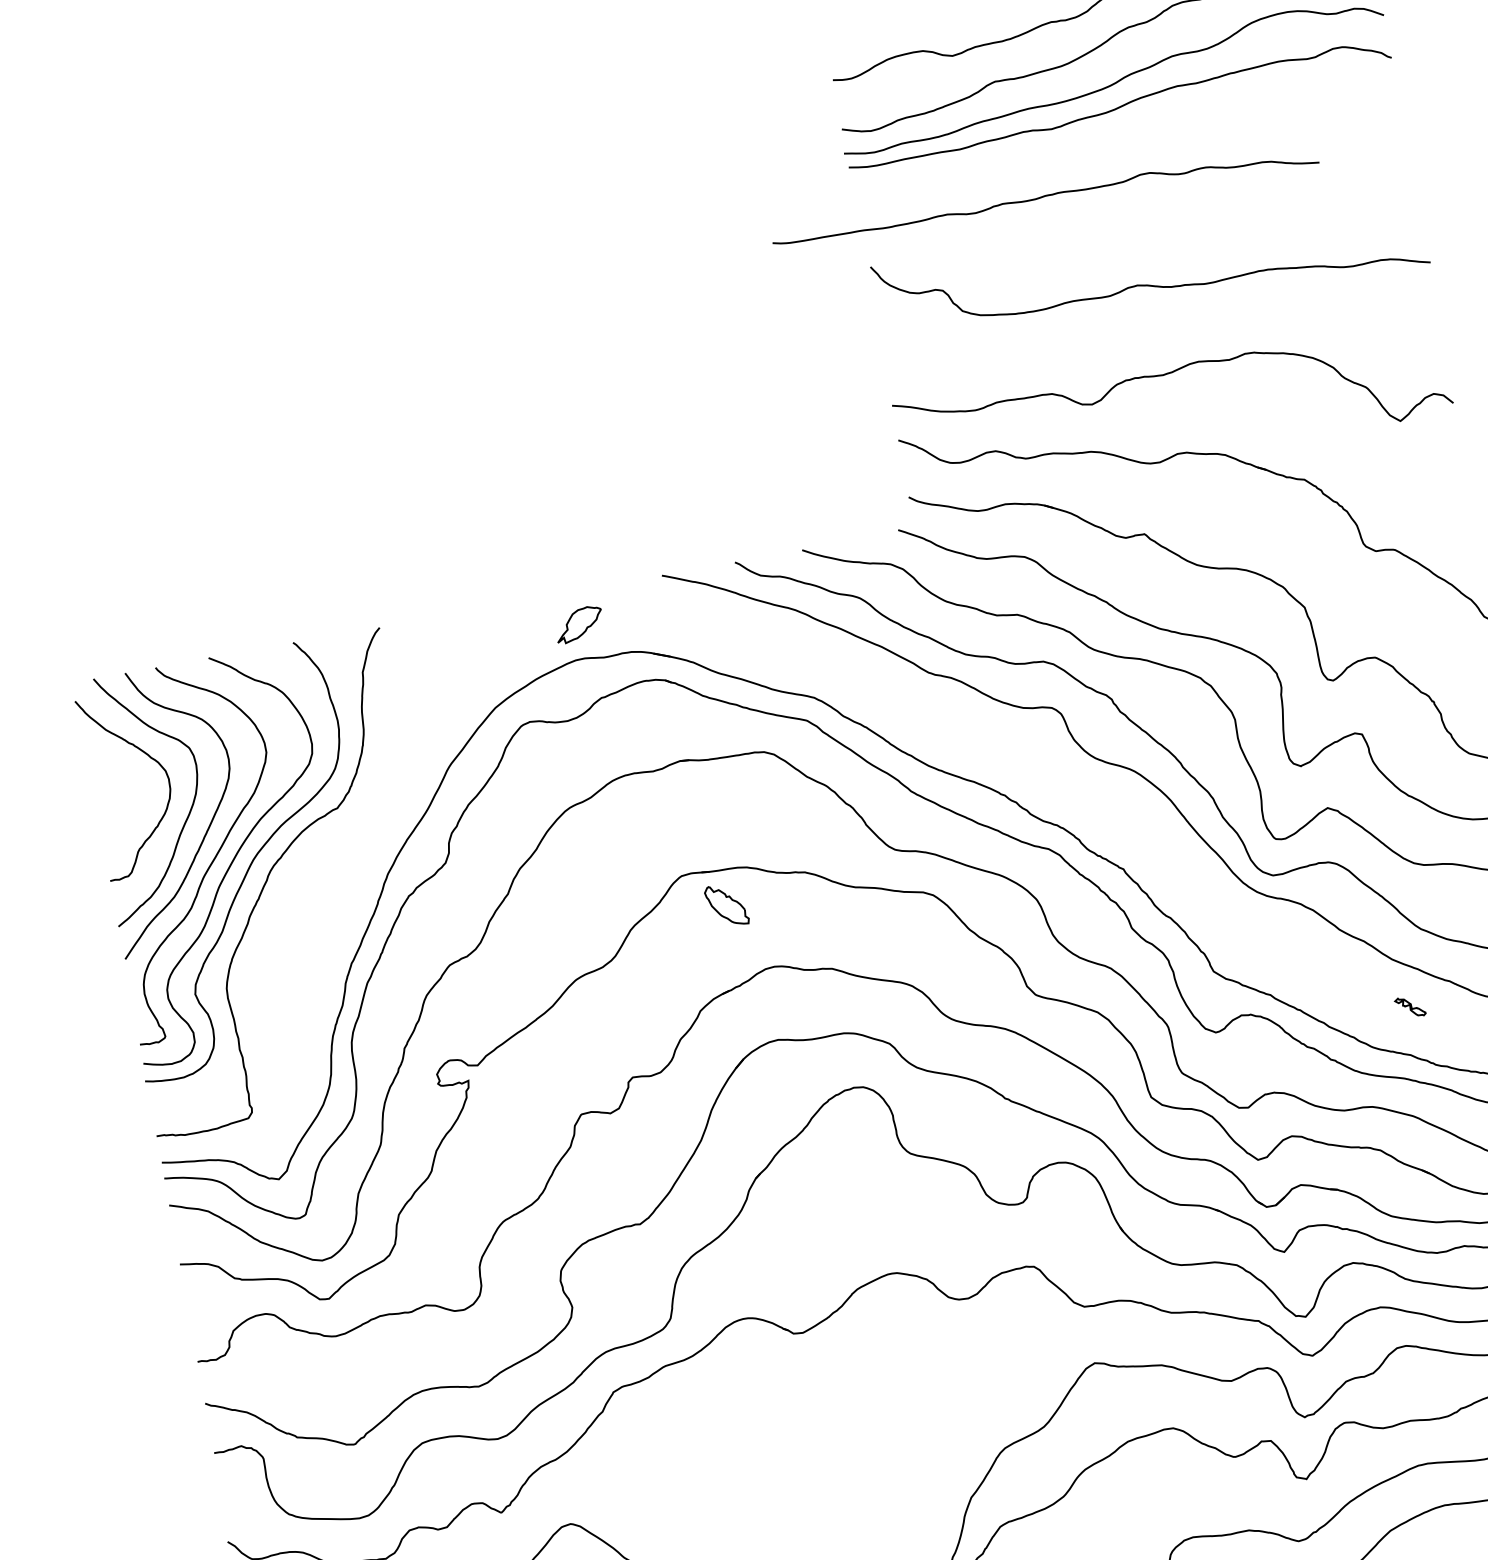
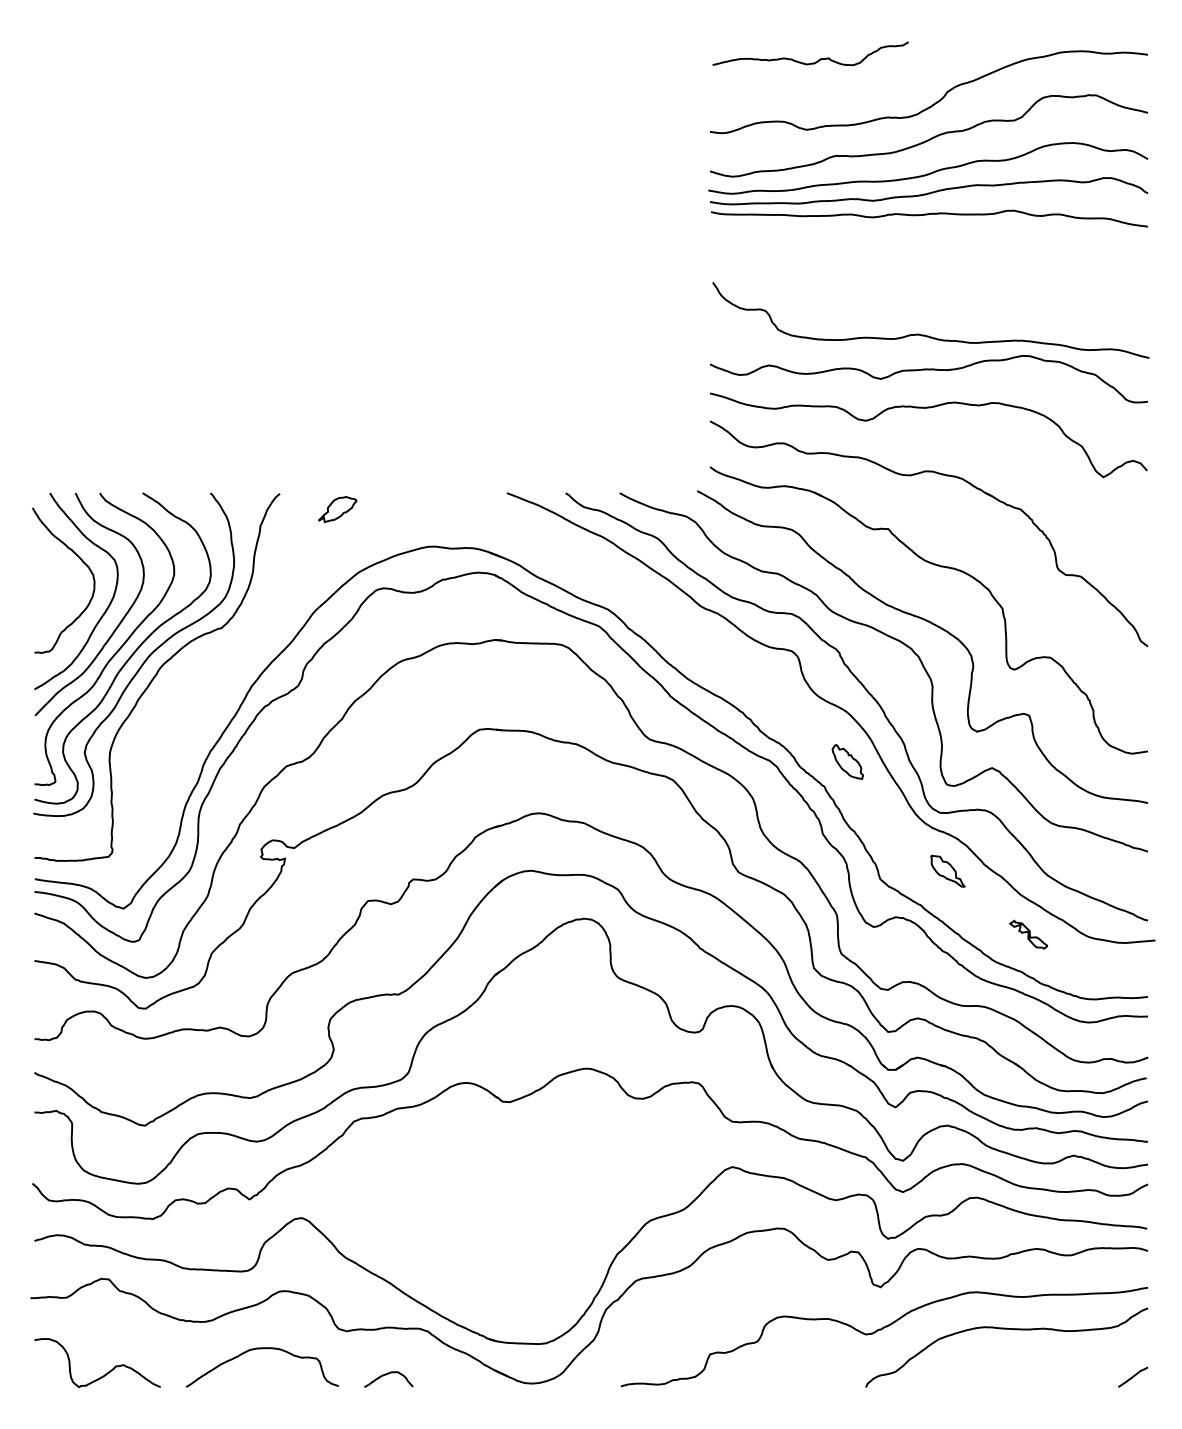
curve: (1042, 198) -> (927, 215), moved
curve: (1158, 327) -> (928, 370), added
part: (578, 624) -> (337, 509), moved
part: (726, 905) -> (847, 761), moved
part: (1295, 945) -> (947, 870), added
part: (1409, 1007) -> (1027, 934), size x1.67

